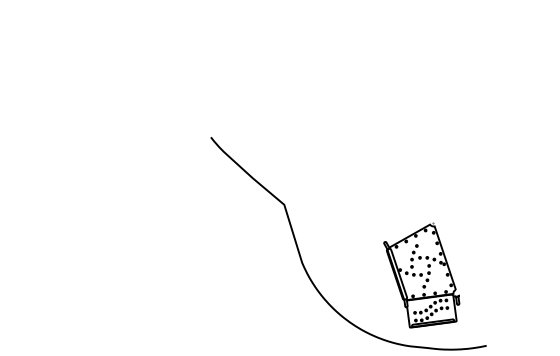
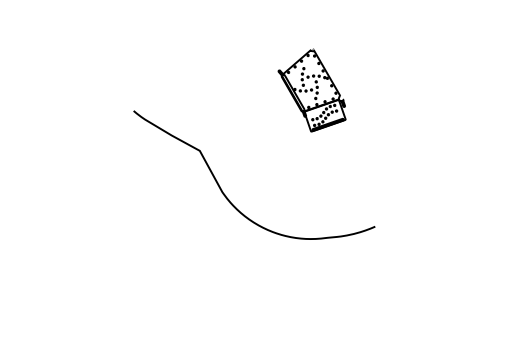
part: (420, 275) -> (311, 90), moved

